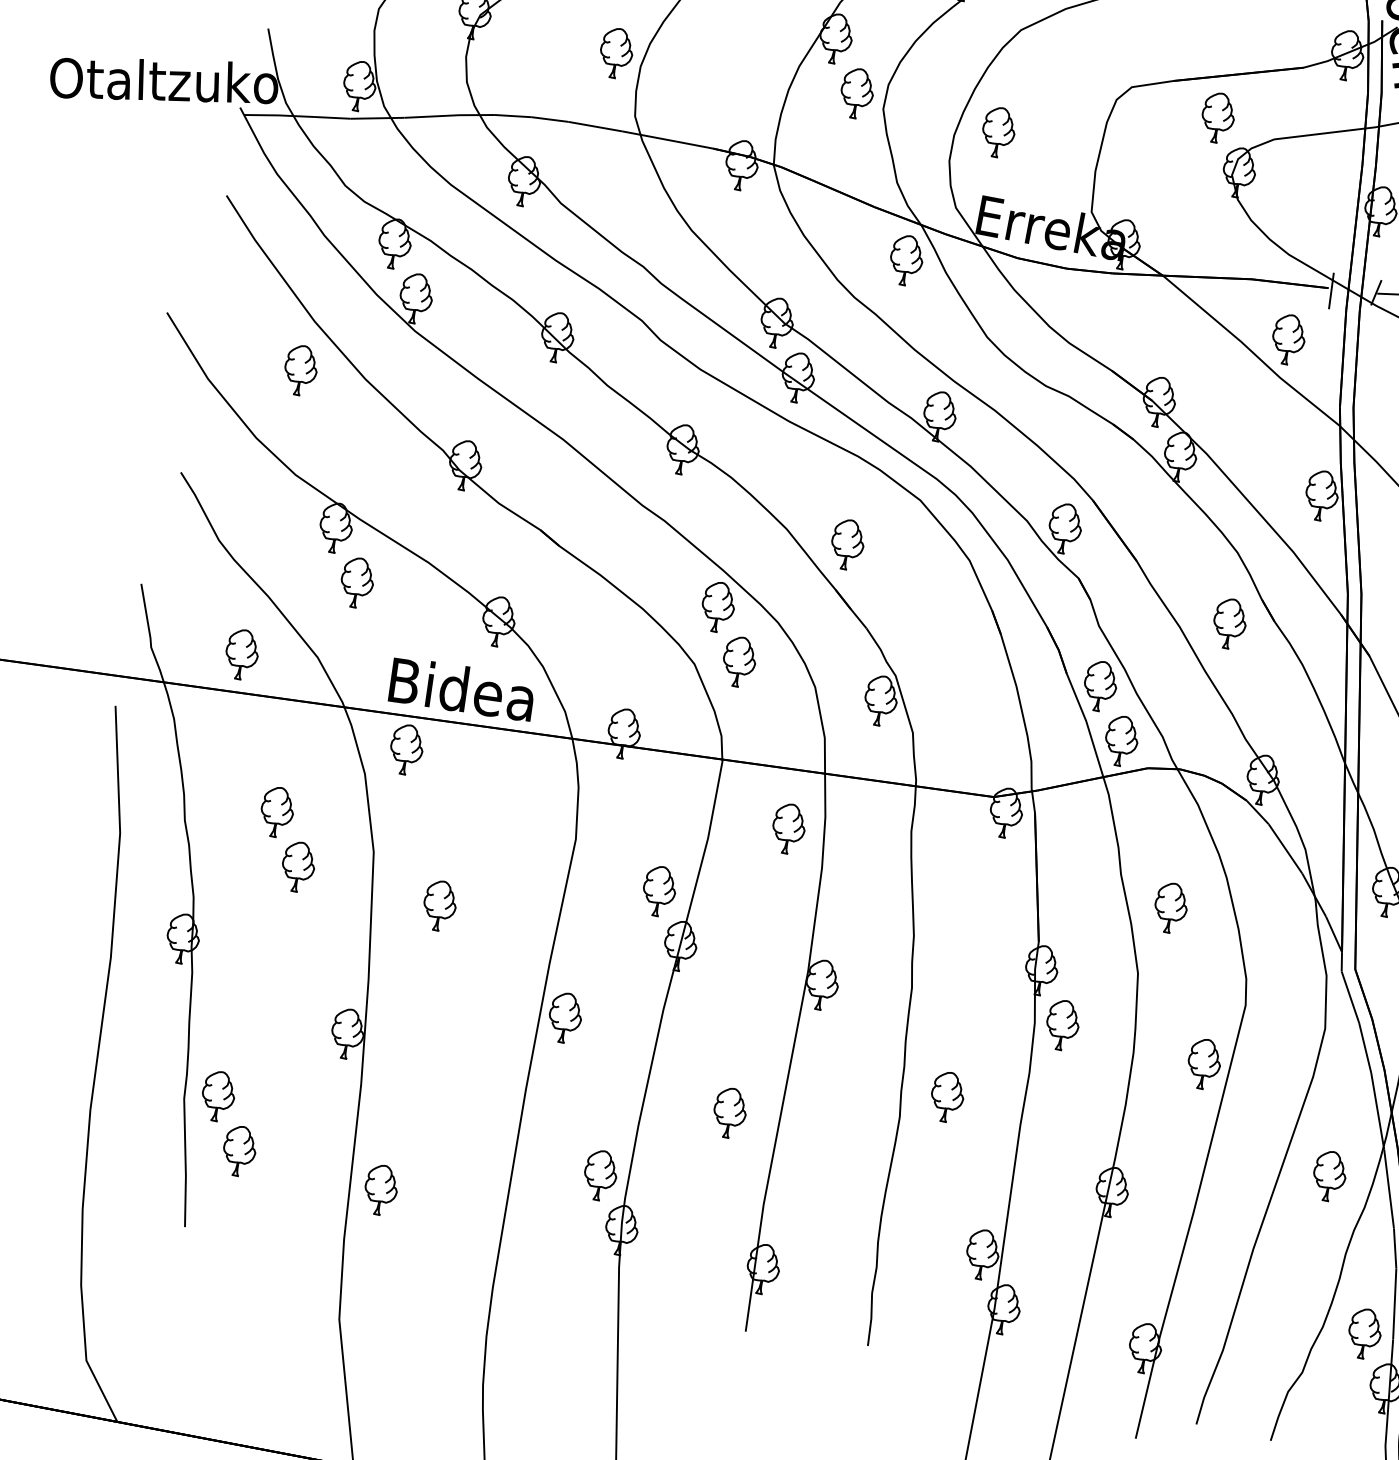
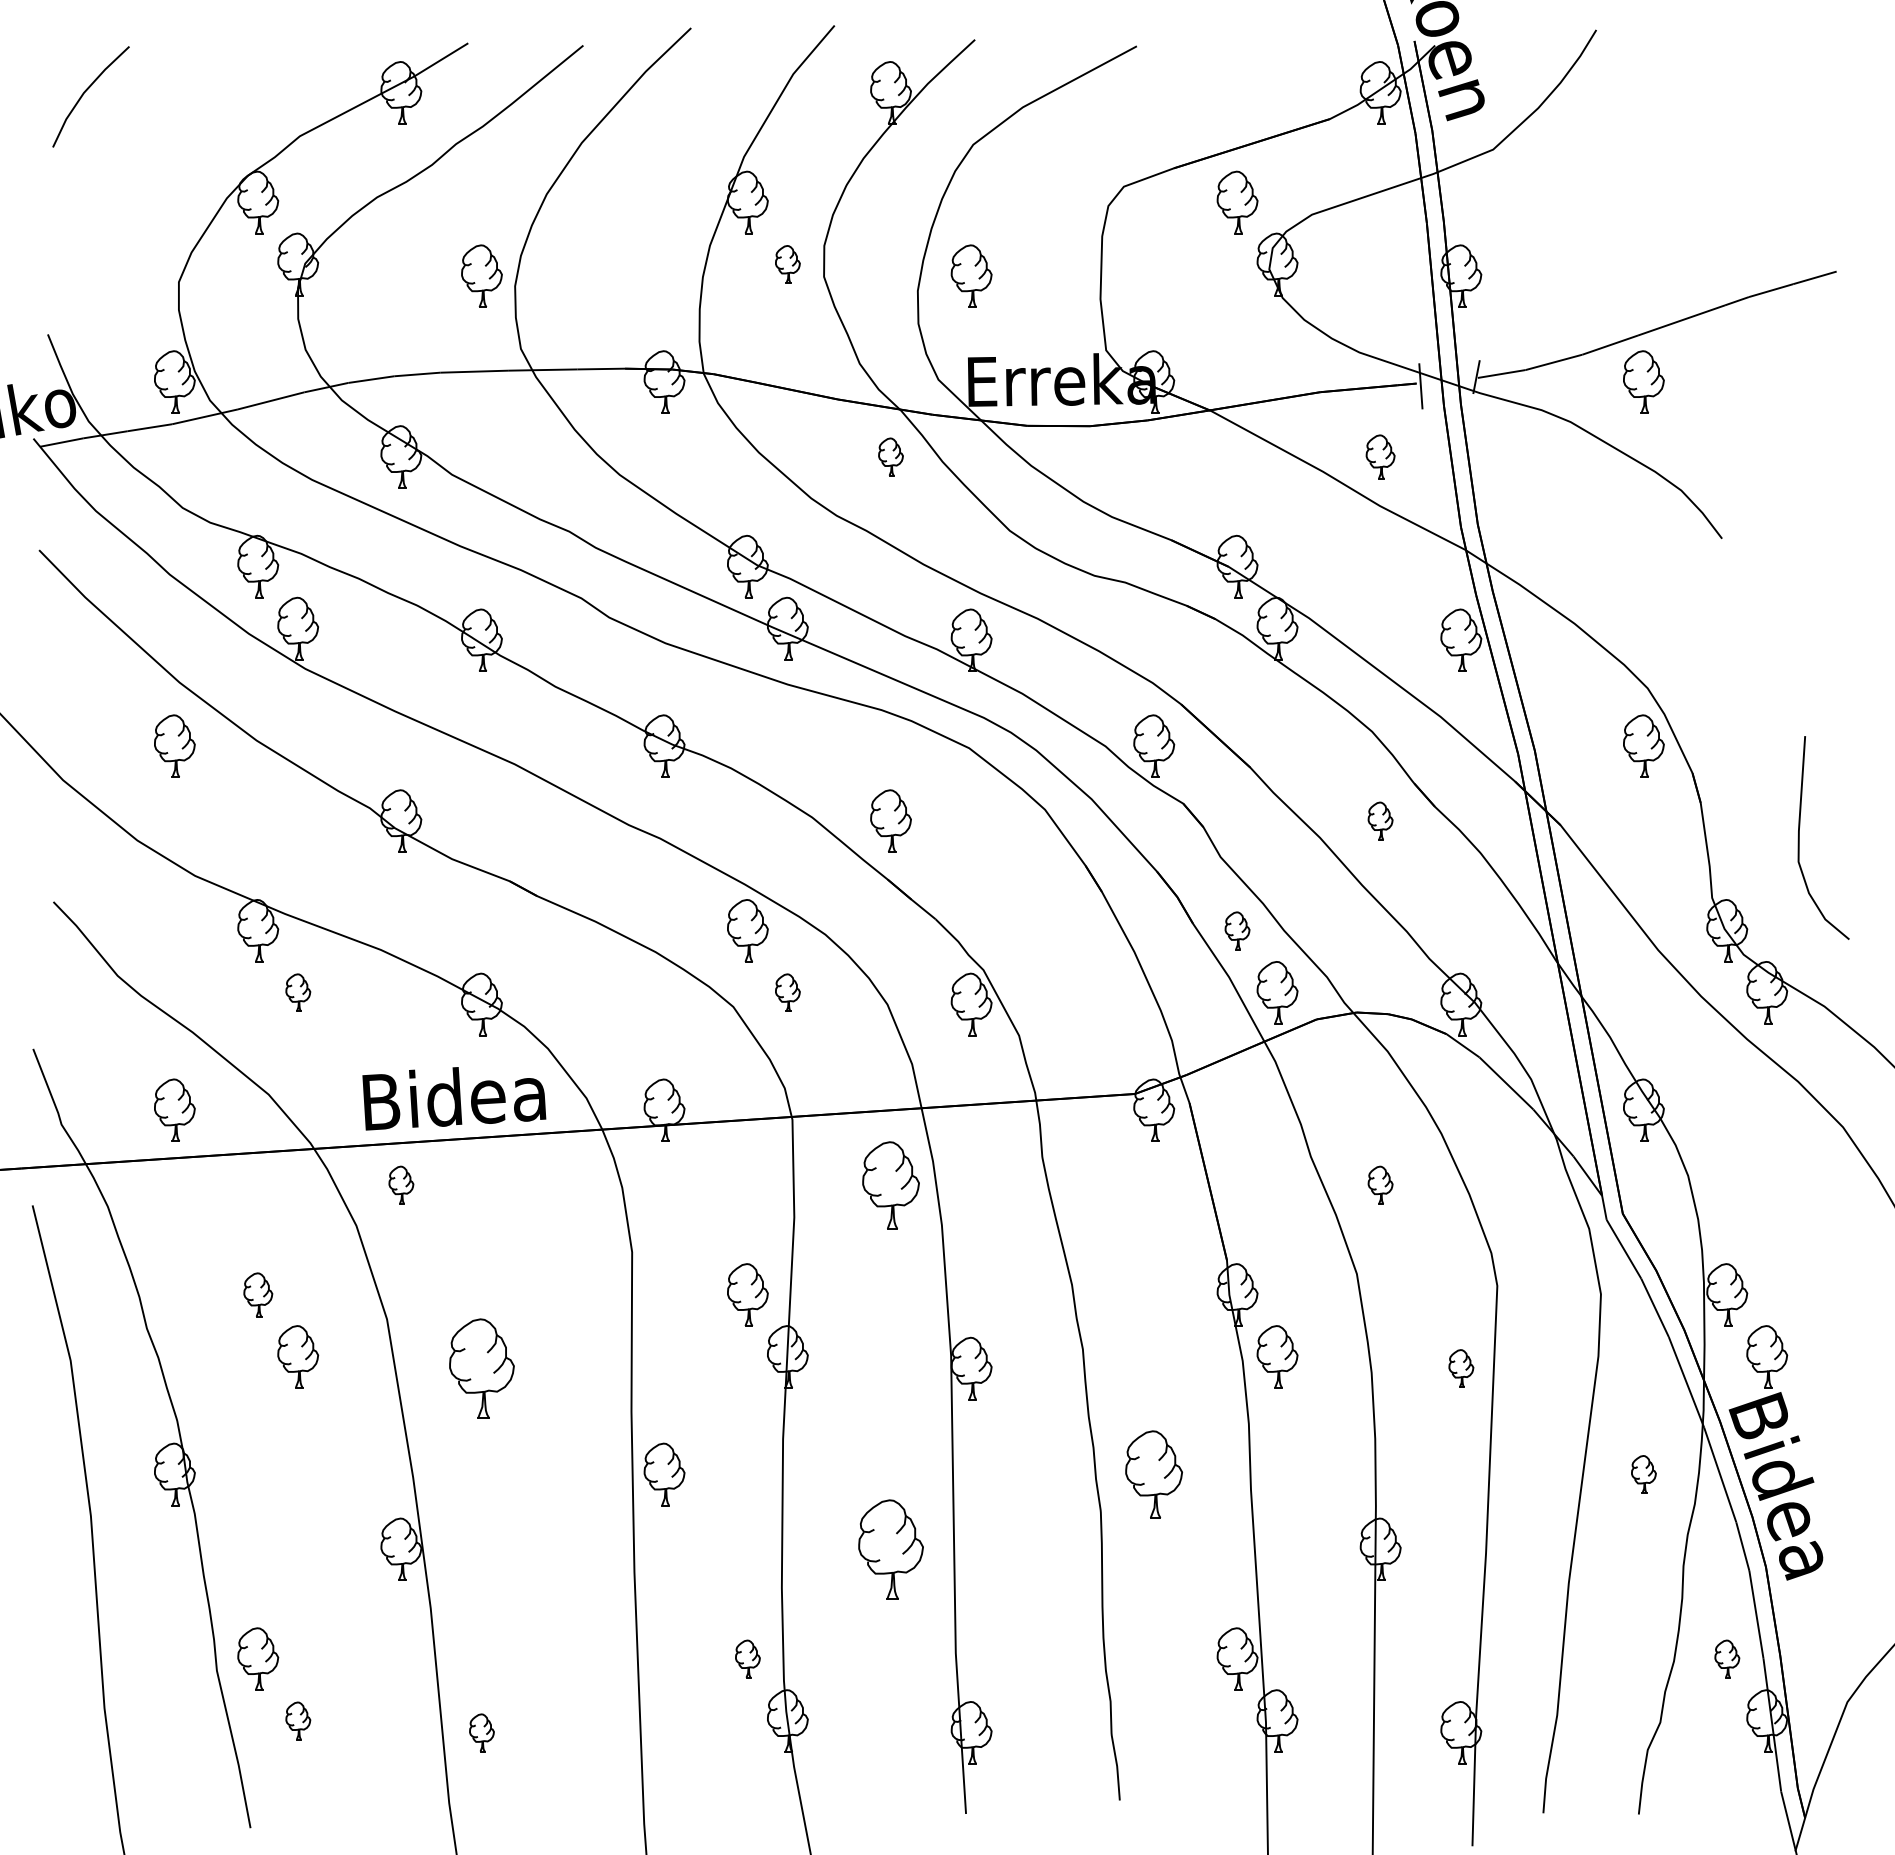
part: (856, 93) -> (787, 264), size x0.6
part: (906, 260) -> (890, 456), size x0.6
part: (1288, 339) -> (1380, 456), size x0.7
part: (357, 582) -> (298, 992), size x0.6
part: (1229, 623) -> (1380, 820), size x0.6
part: (739, 661) -> (787, 992), size x0.6
part: (1100, 686) -> (1237, 930), size x0.6
part: (406, 749) -> (401, 1184), size x0.6
part: (277, 811) -> (258, 1294), size x0.7
part: (788, 828) -> (890, 1184), size x1.4
part: (439, 905) -> (481, 1368), size x1.6
part: (1170, 907) -> (1380, 1184), size x0.6
part: (1204, 1064) -> (1461, 1368), size x0.6
part: (947, 1097) -> (1154, 1474), size x1.4
part: (729, 1112) -> (890, 1548), size x1.6
part: (239, 1150) -> (298, 1720), size x0.6
part: (600, 1175) -> (747, 1658), size x0.6
part: (1329, 1176) -> (1643, 1474), size x0.6
part: (380, 1189) -> (481, 1732), size x0.6
part: (1365, 1333) -> (1727, 1658), size x0.6

